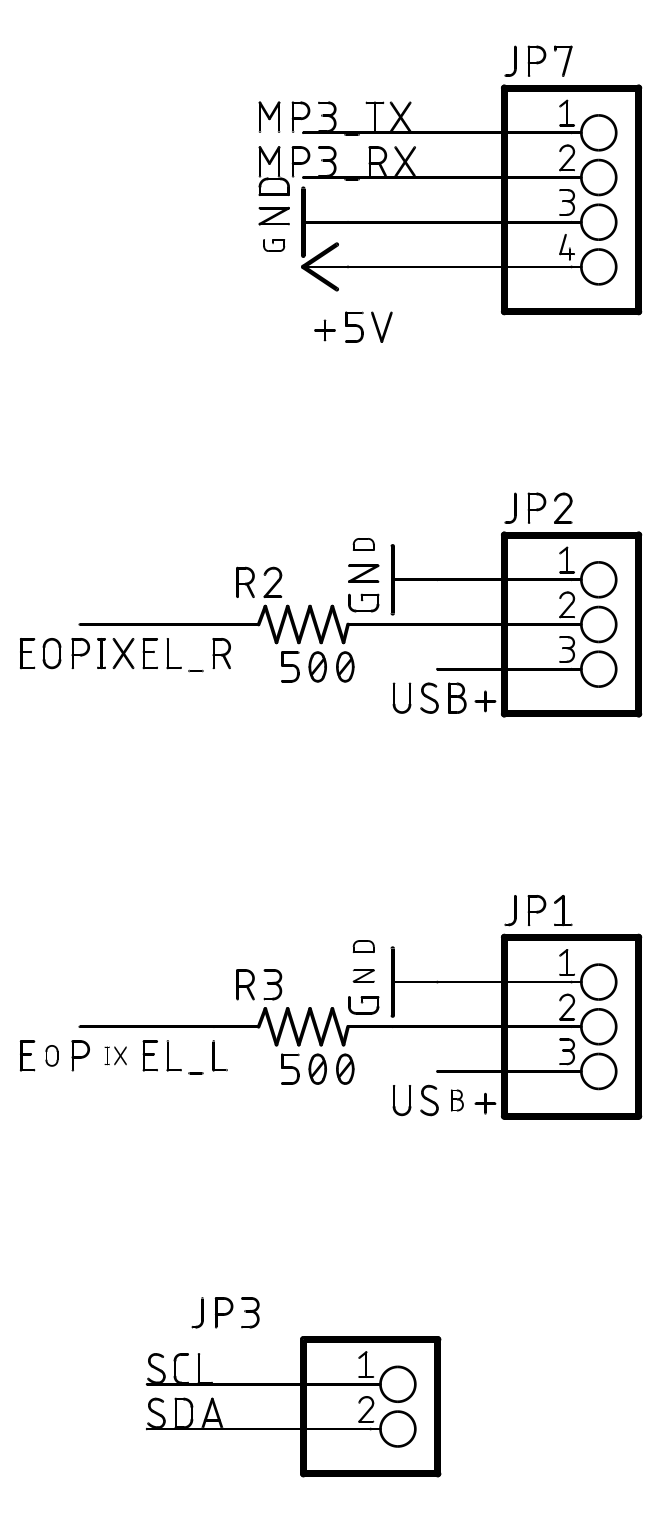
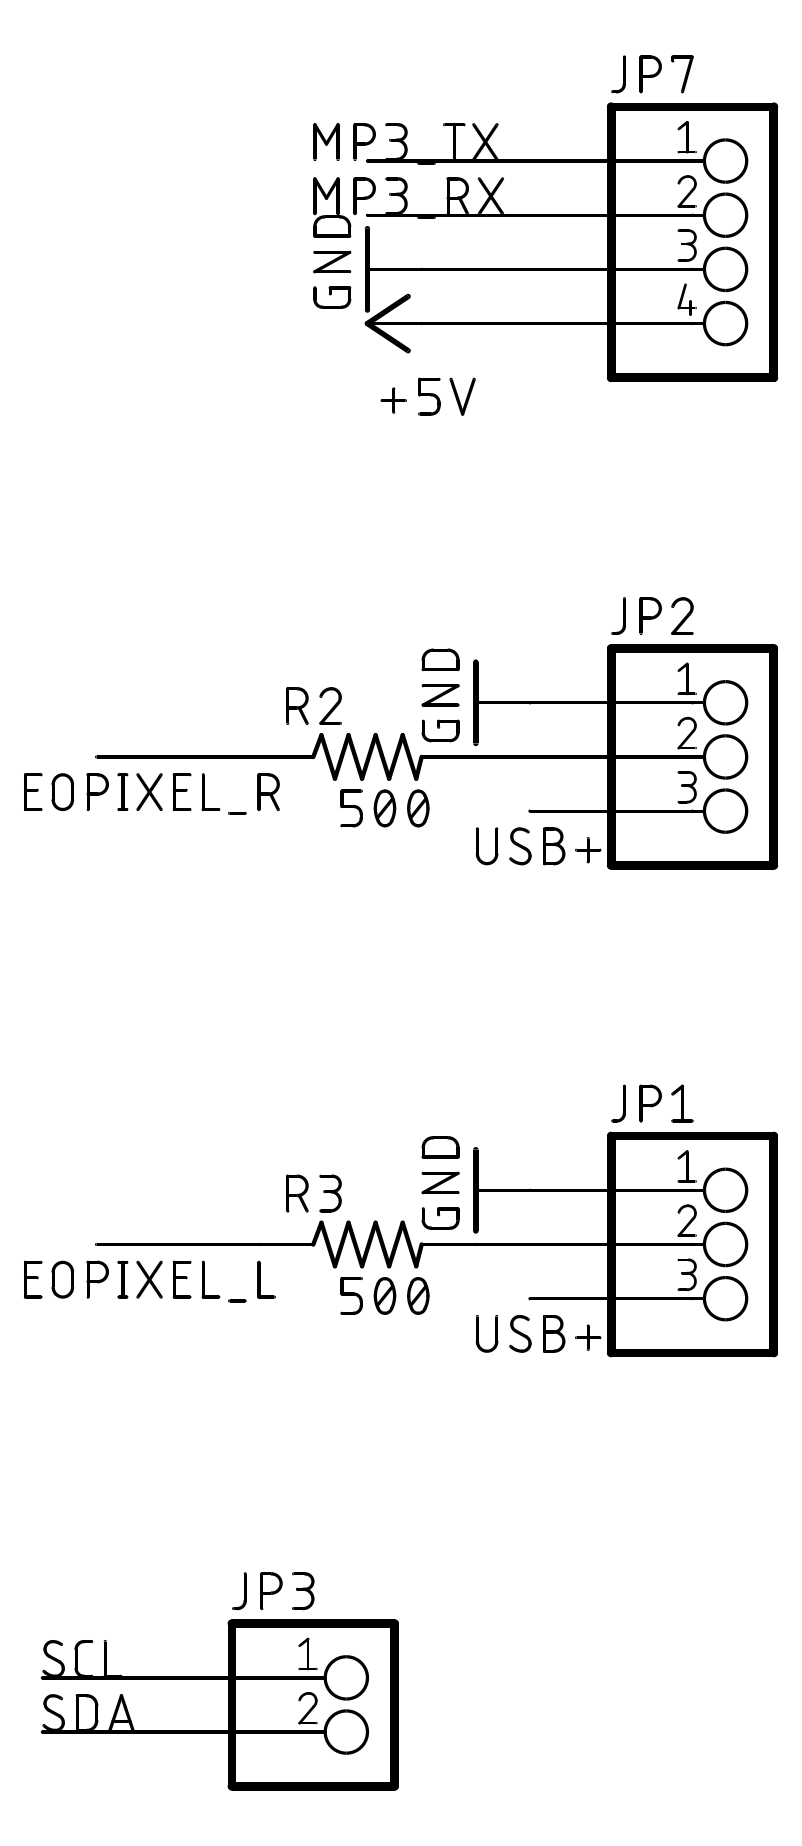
part: (273, 245) -> (331, 297), size x1.43
part: (363, 544) -> (440, 659), size x1.43
part: (363, 946) -> (440, 1147), size x1.43
part: (363, 975) -> (440, 1182), size x1.43
part: (51, 1055) -> (62, 1279), size x1.43
part: (115, 1055) -> (139, 1279), size x1.67
part: (457, 1100) -> (554, 1333), size x1.43
part: (300, 1406) -> (228, 1704), moved

